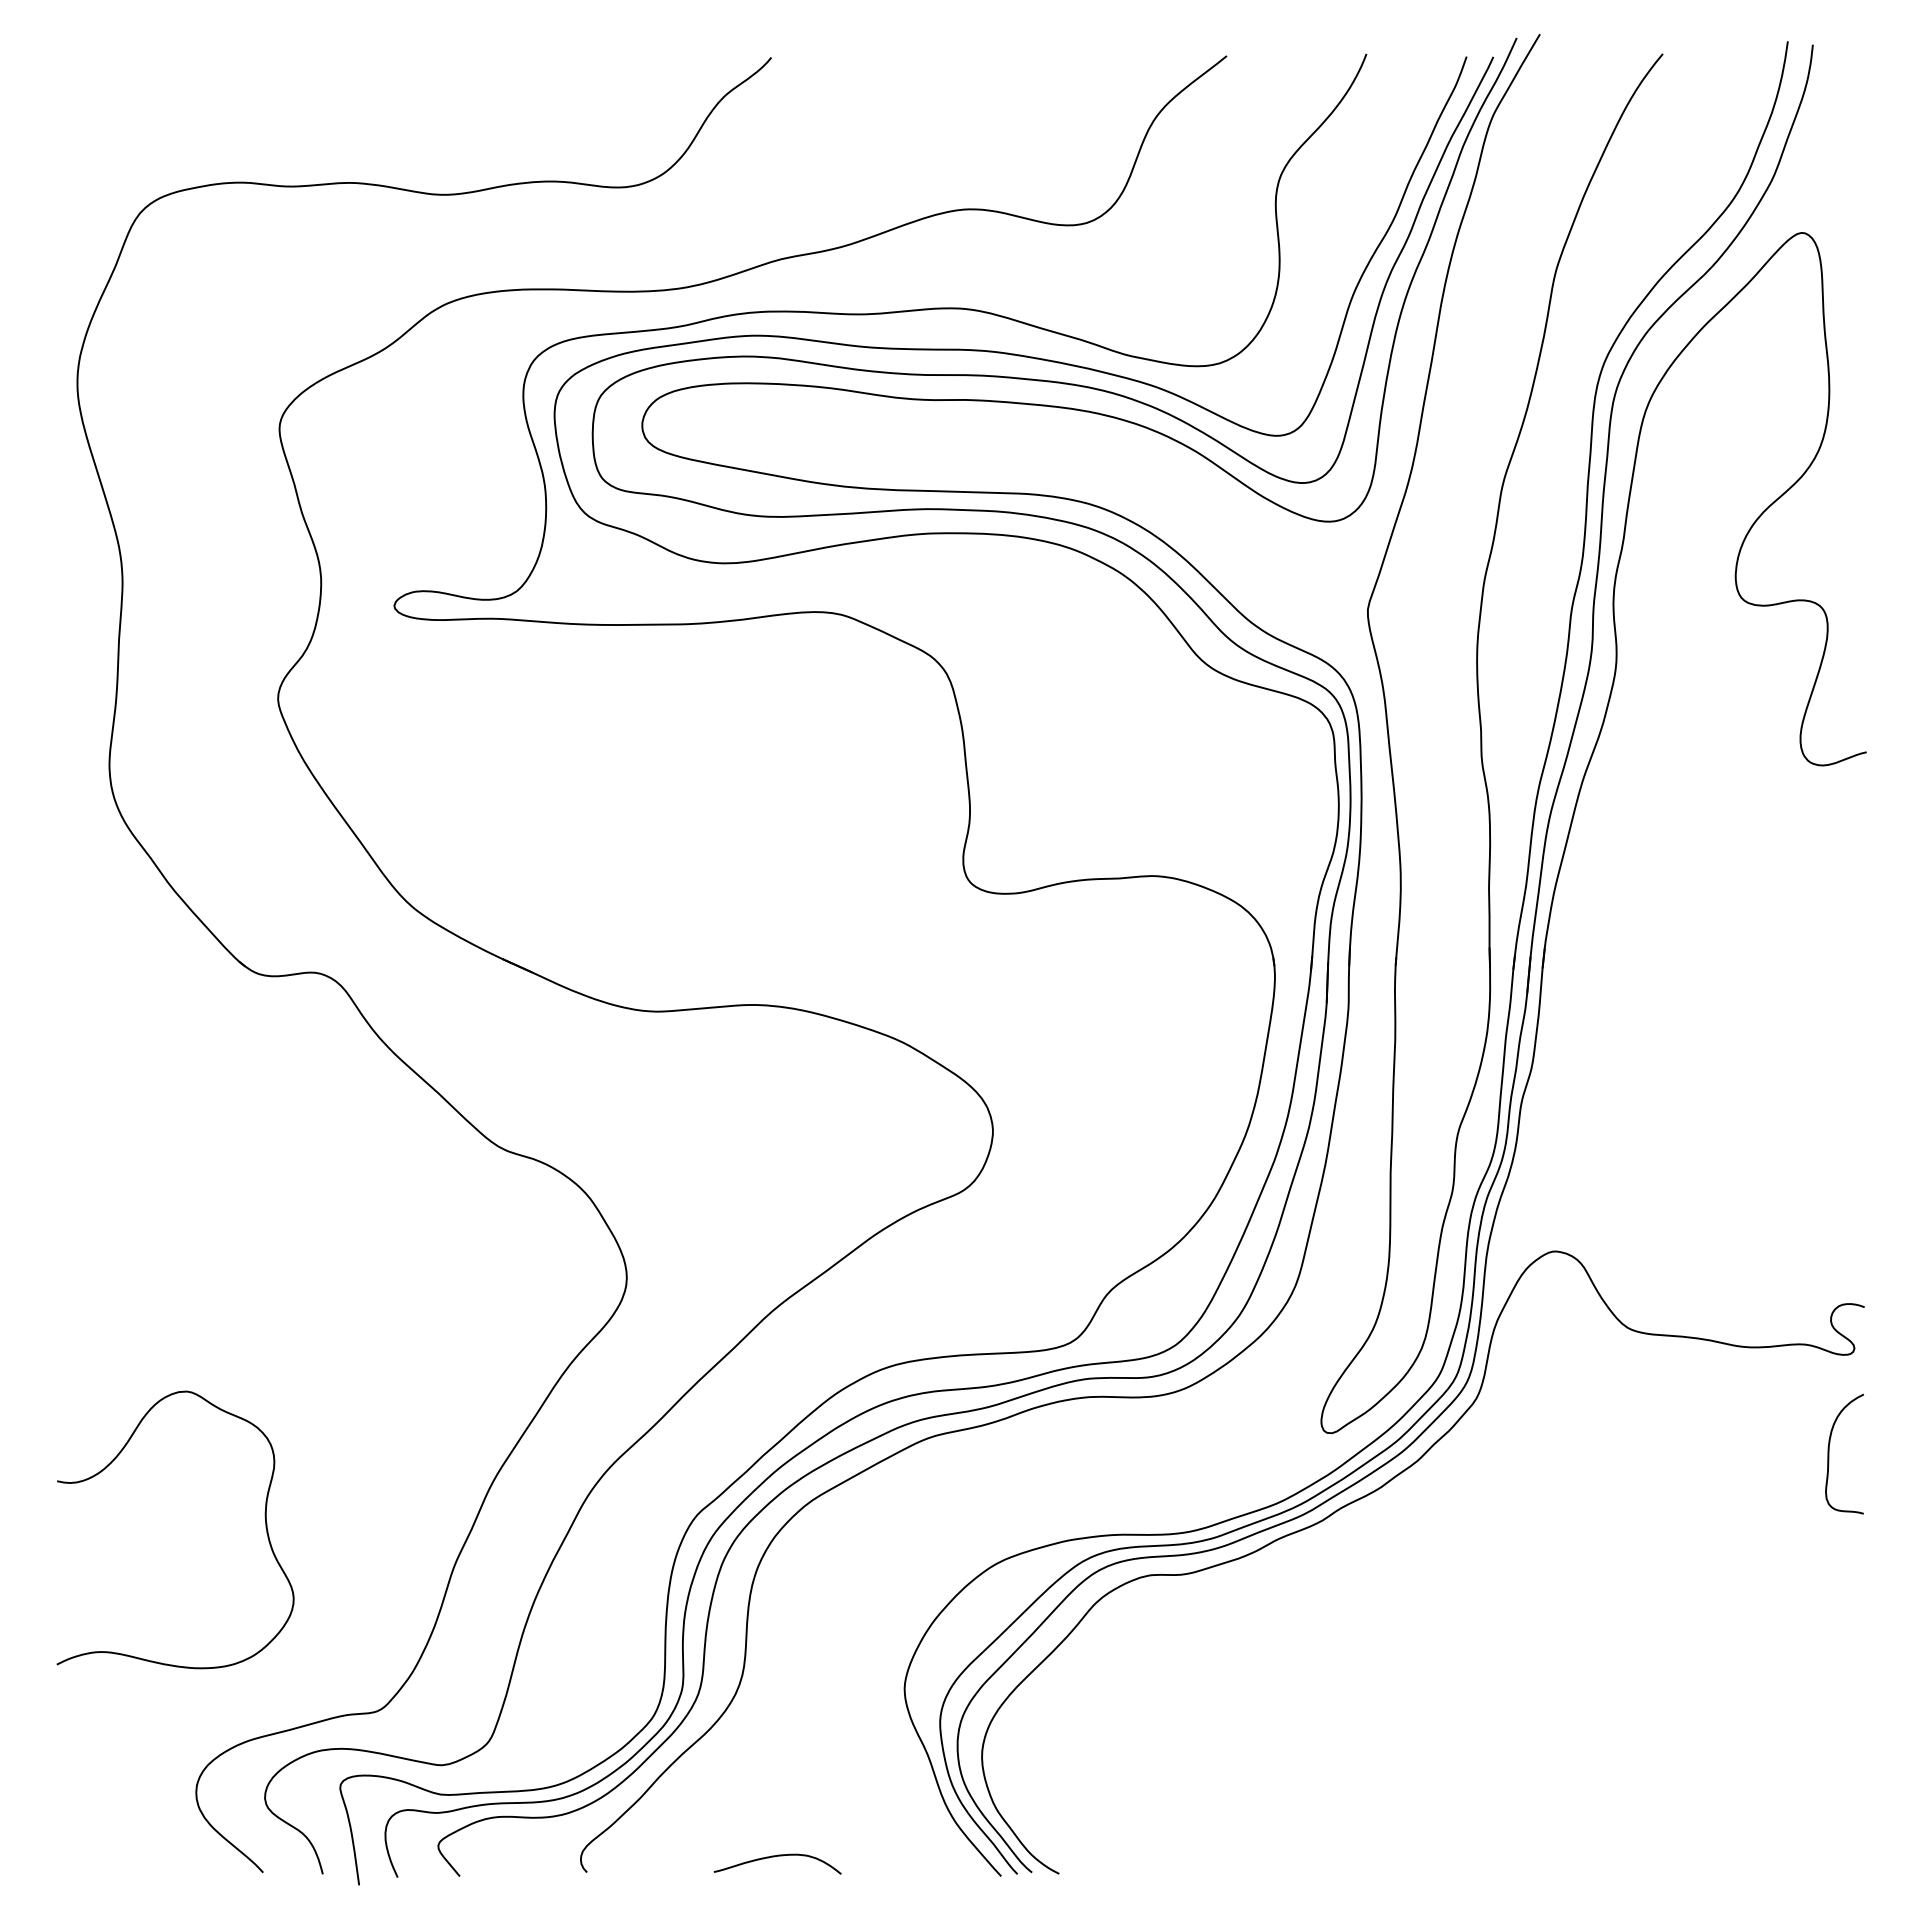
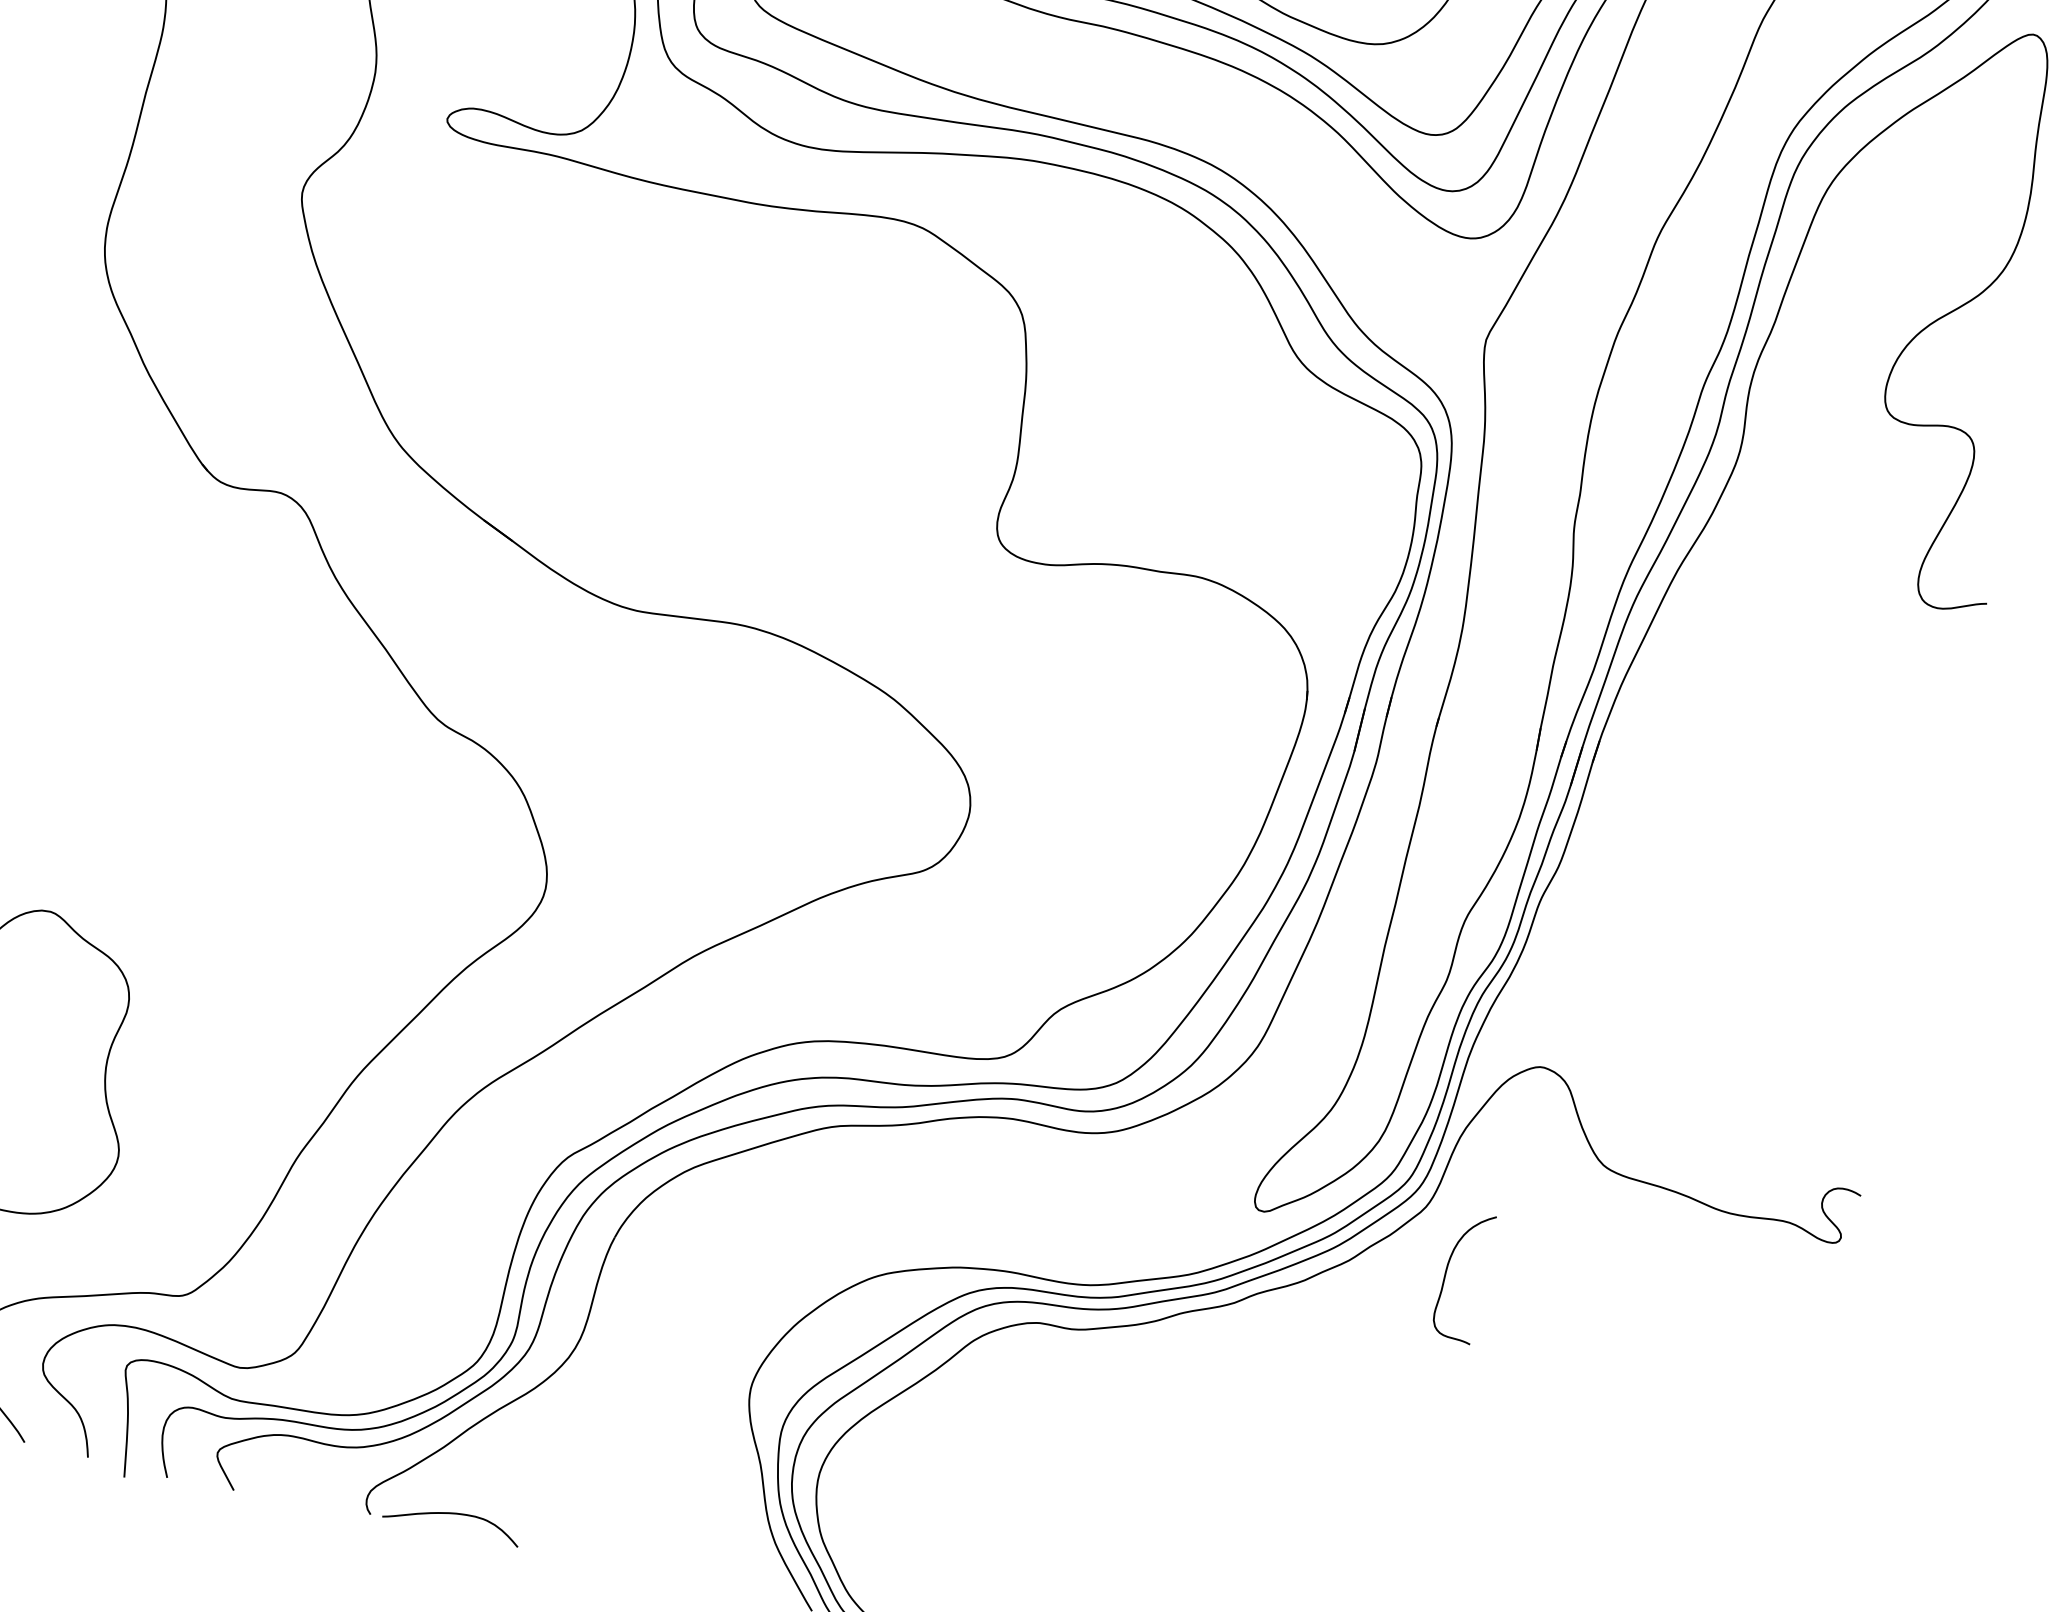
curve: (1829, 1453) -> (1447, 1272), moved
curve: (774, 1857) -> (450, 1514), moved

